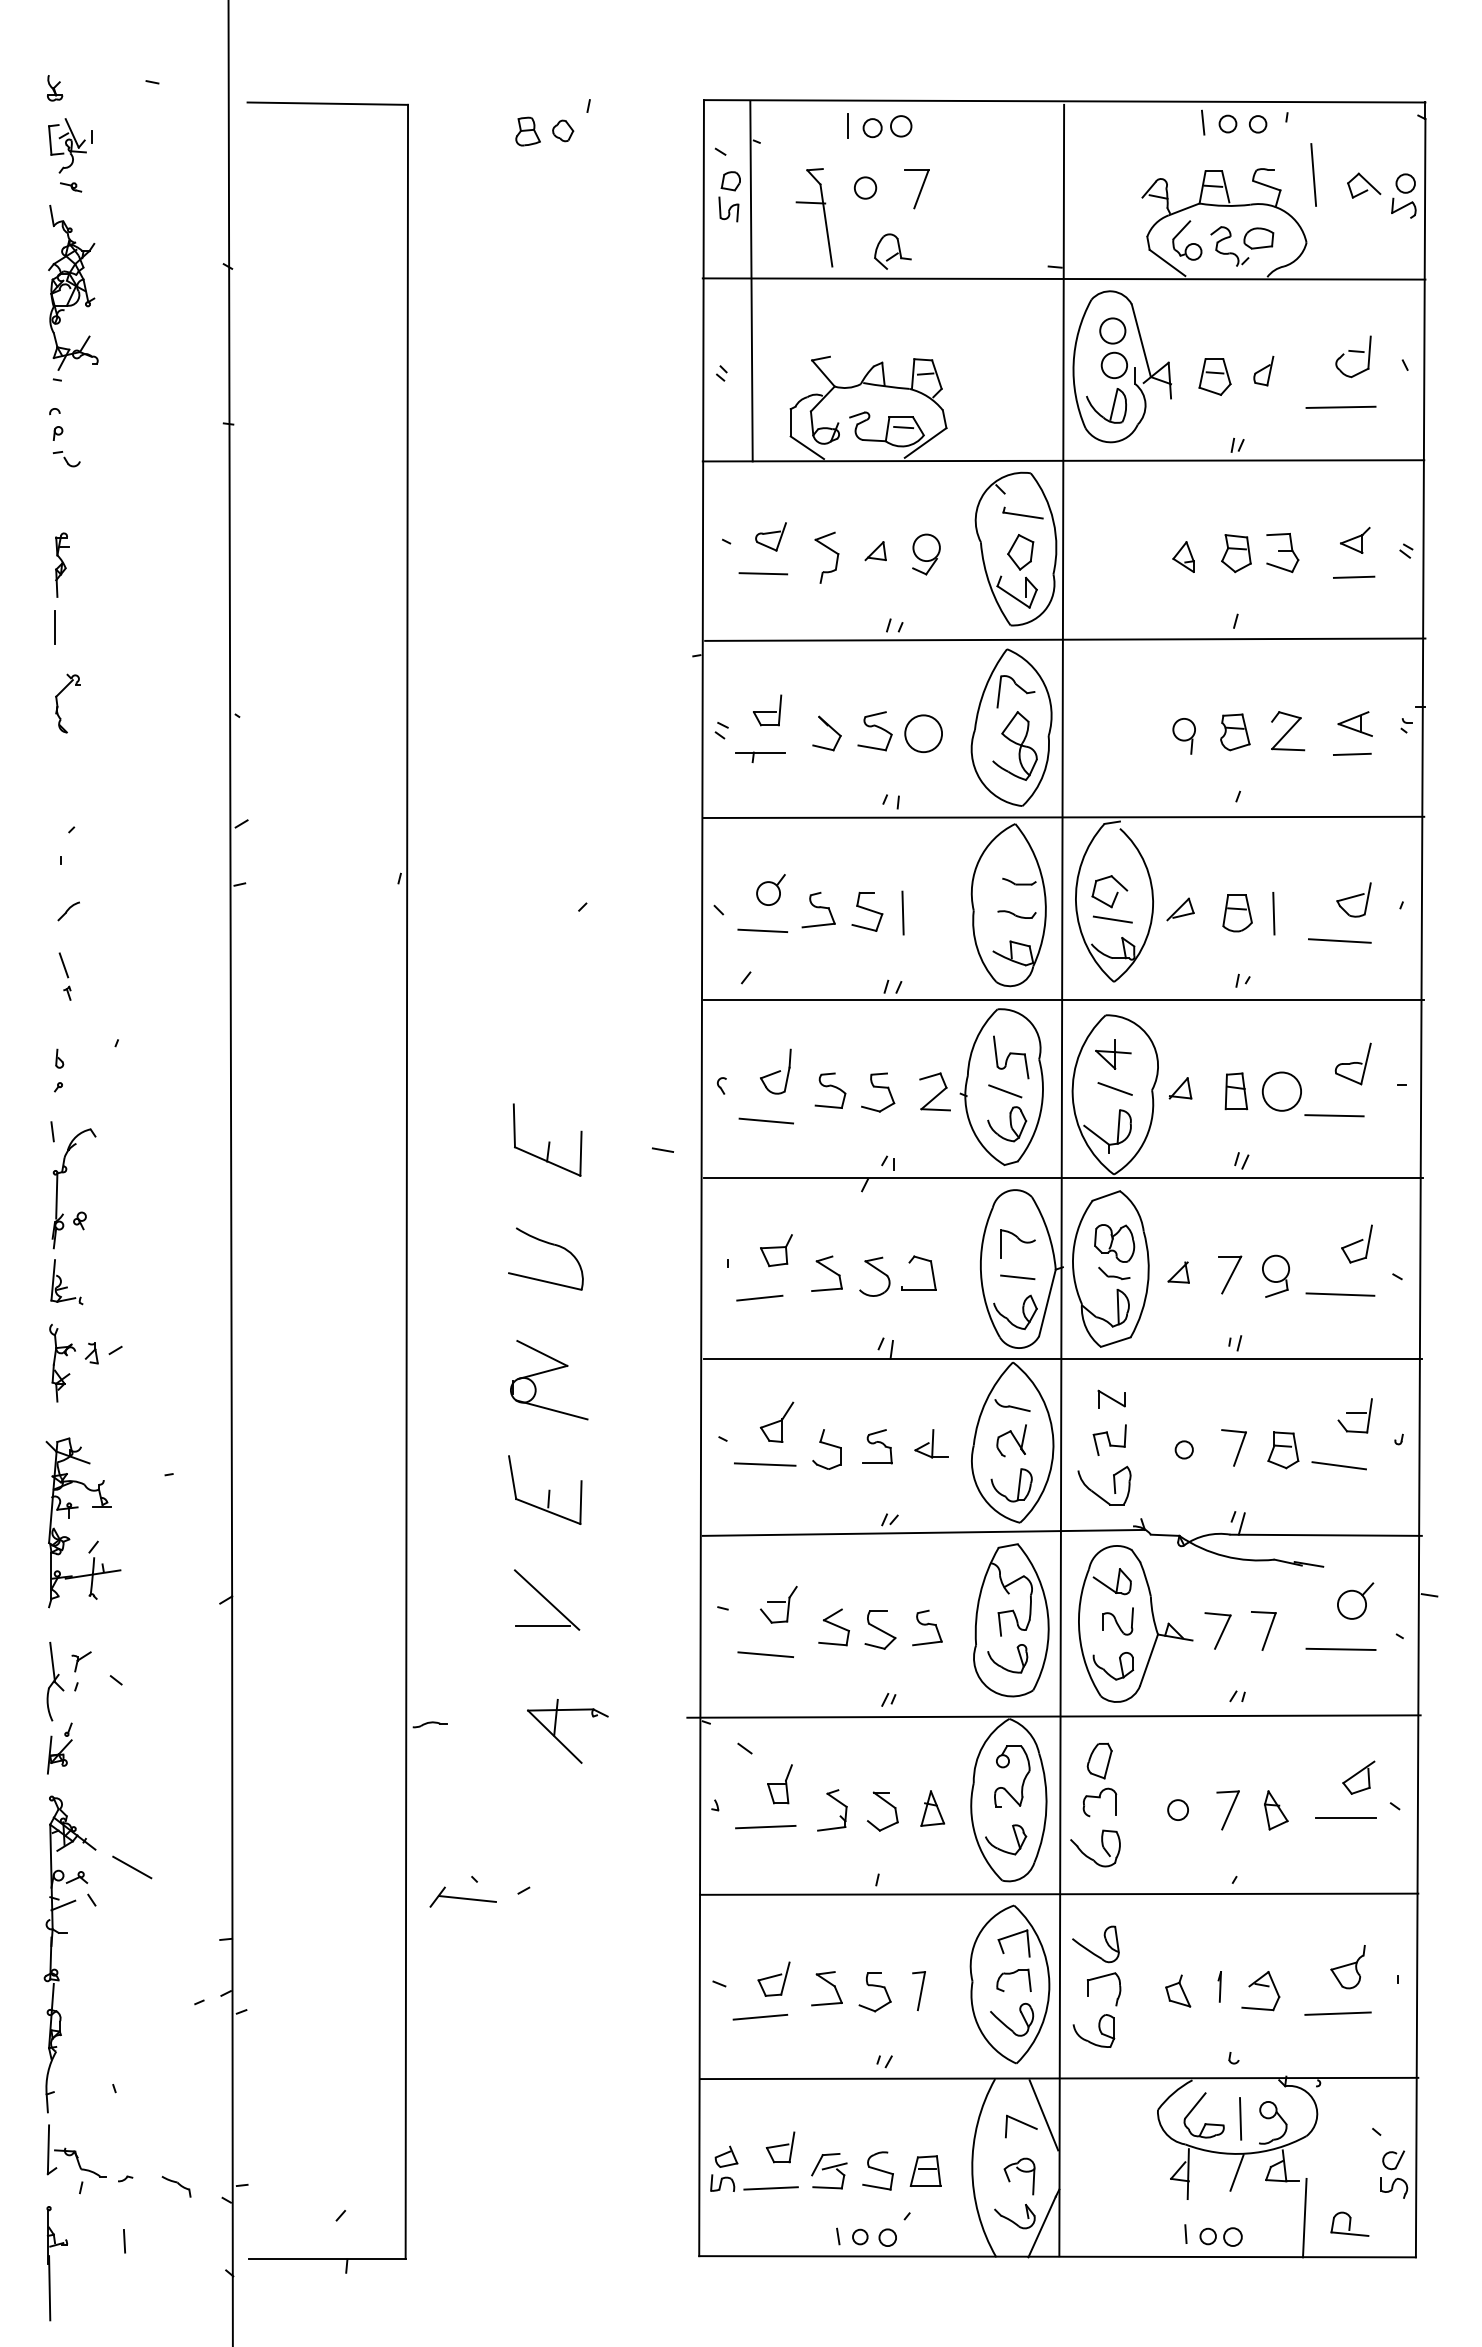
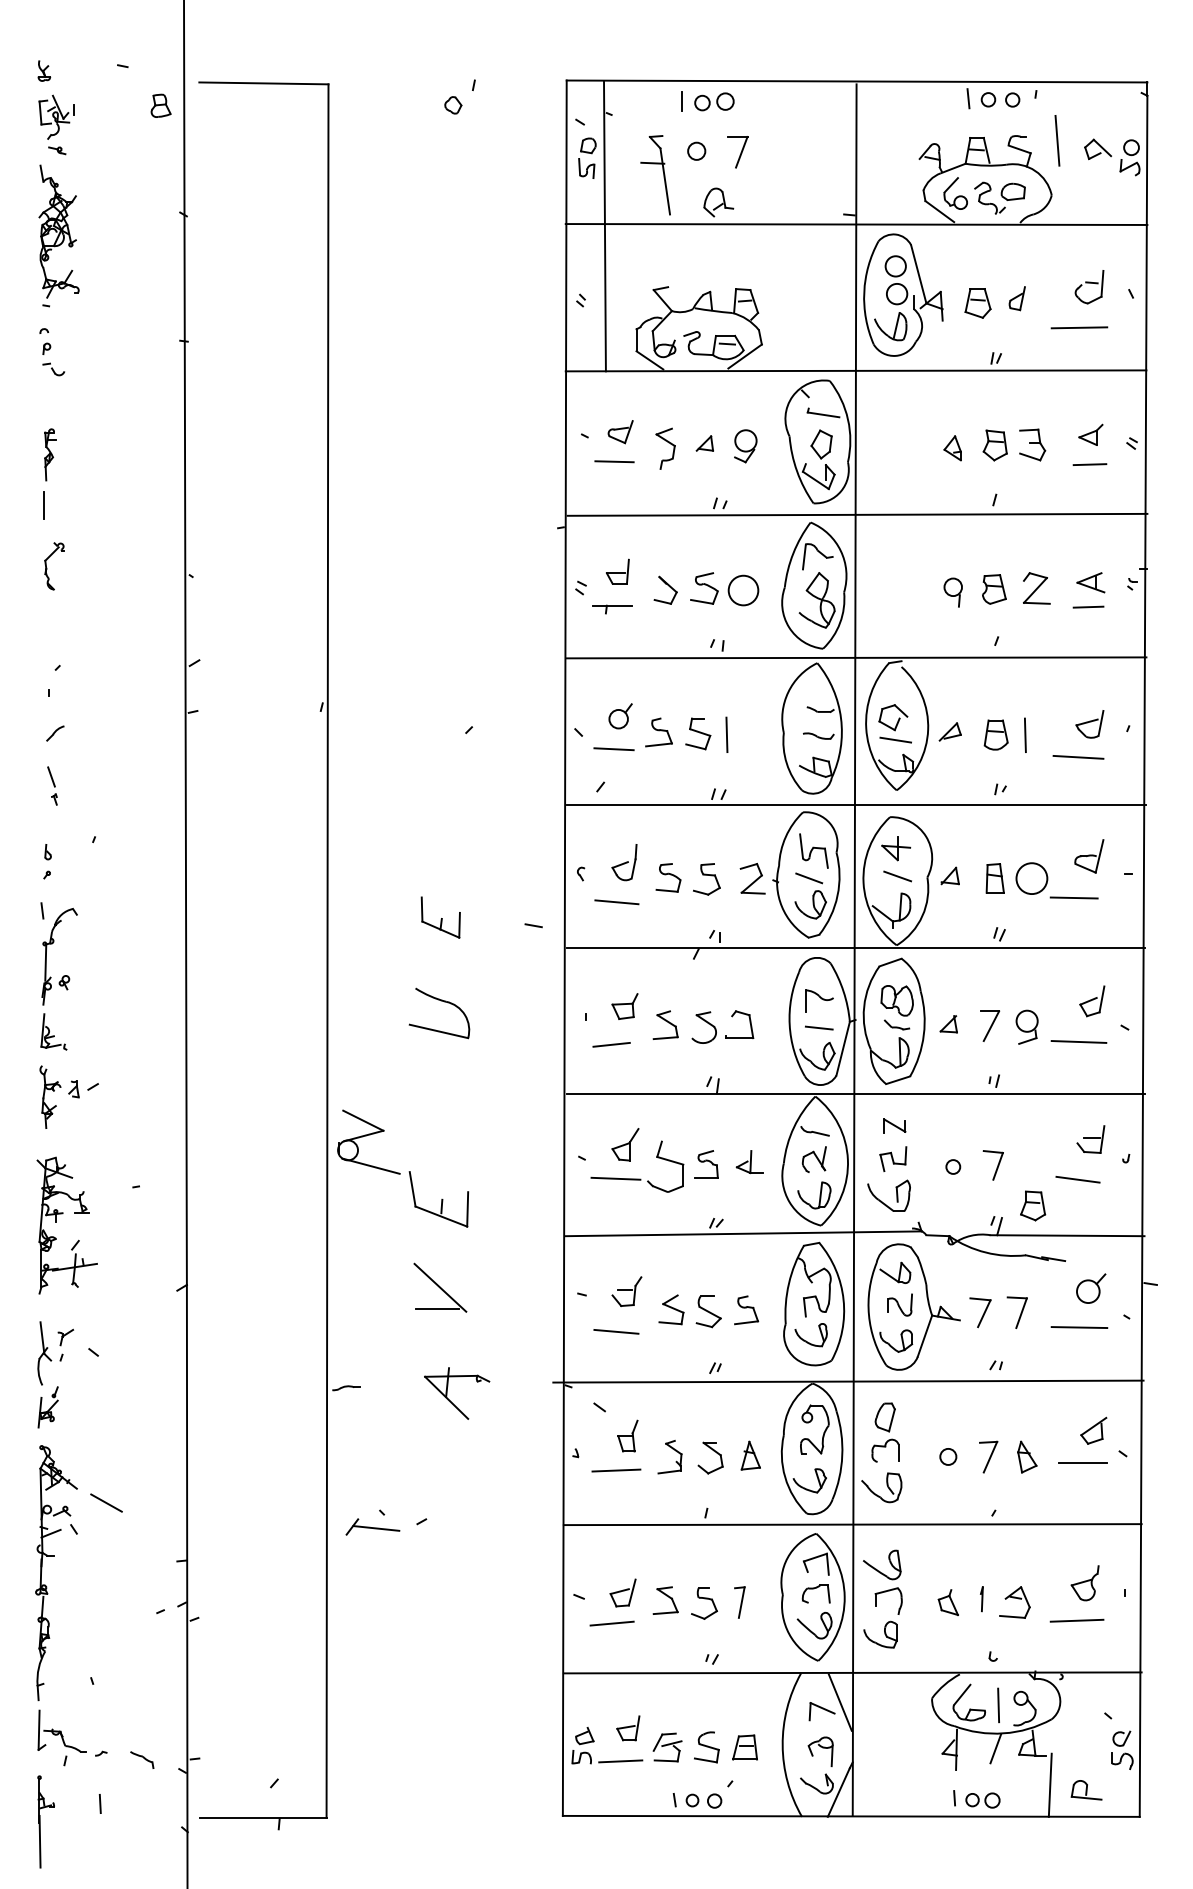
part: (527, 131) -> (160, 105), moved
part: (547, 1139) -> (440, 917), size x0.7
part: (547, 1372) -> (367, 1136), moved
part: (826, 1449) -> (665, 1166), size x1.6
part: (1283, 1450) -> (1033, 1206), moved

